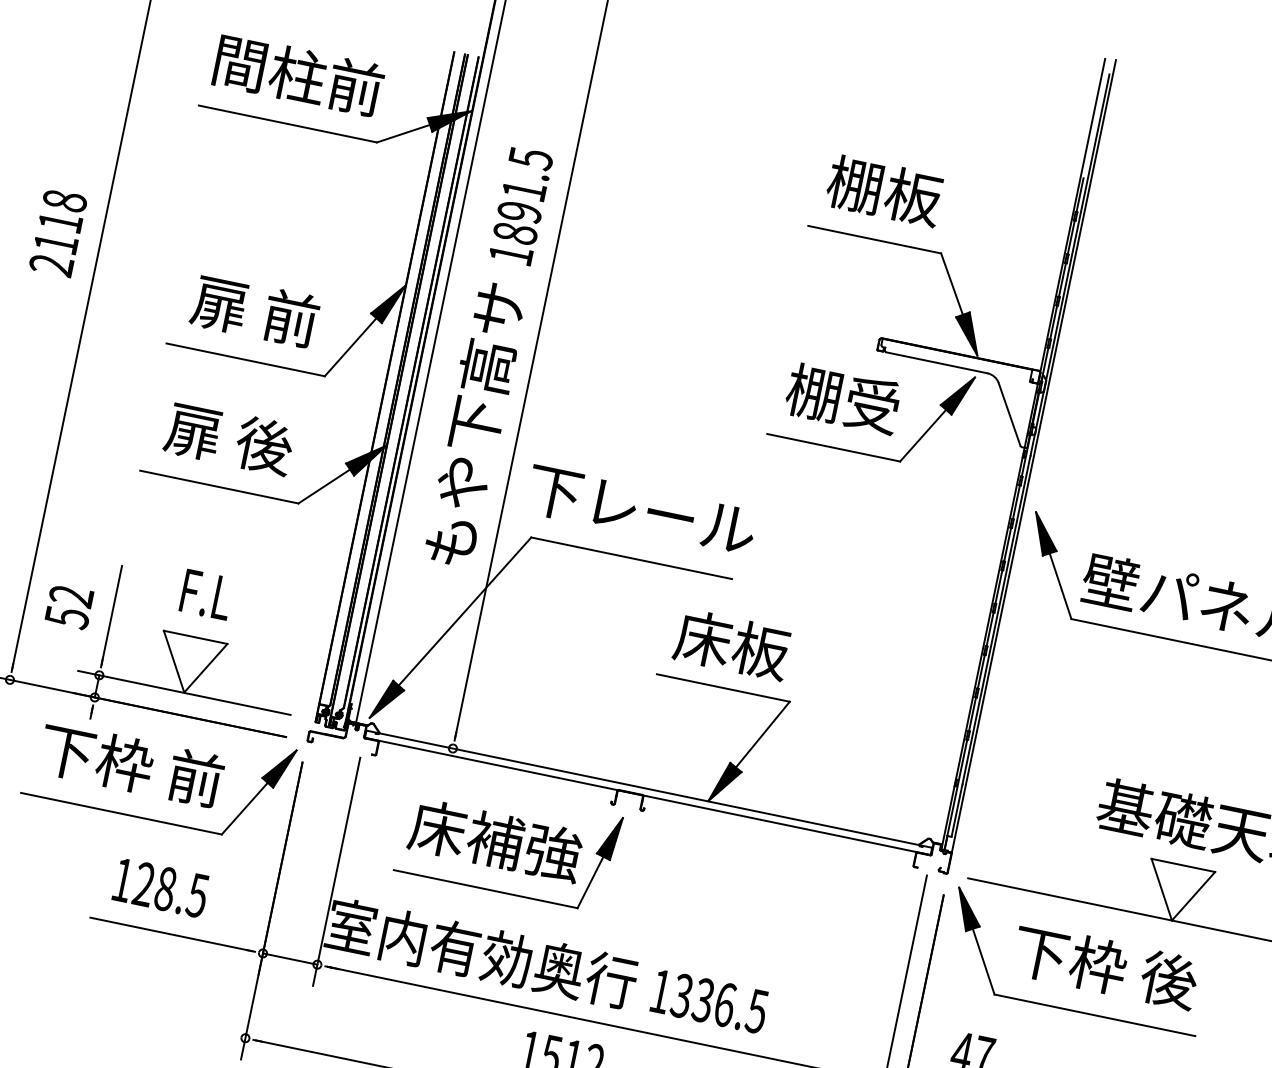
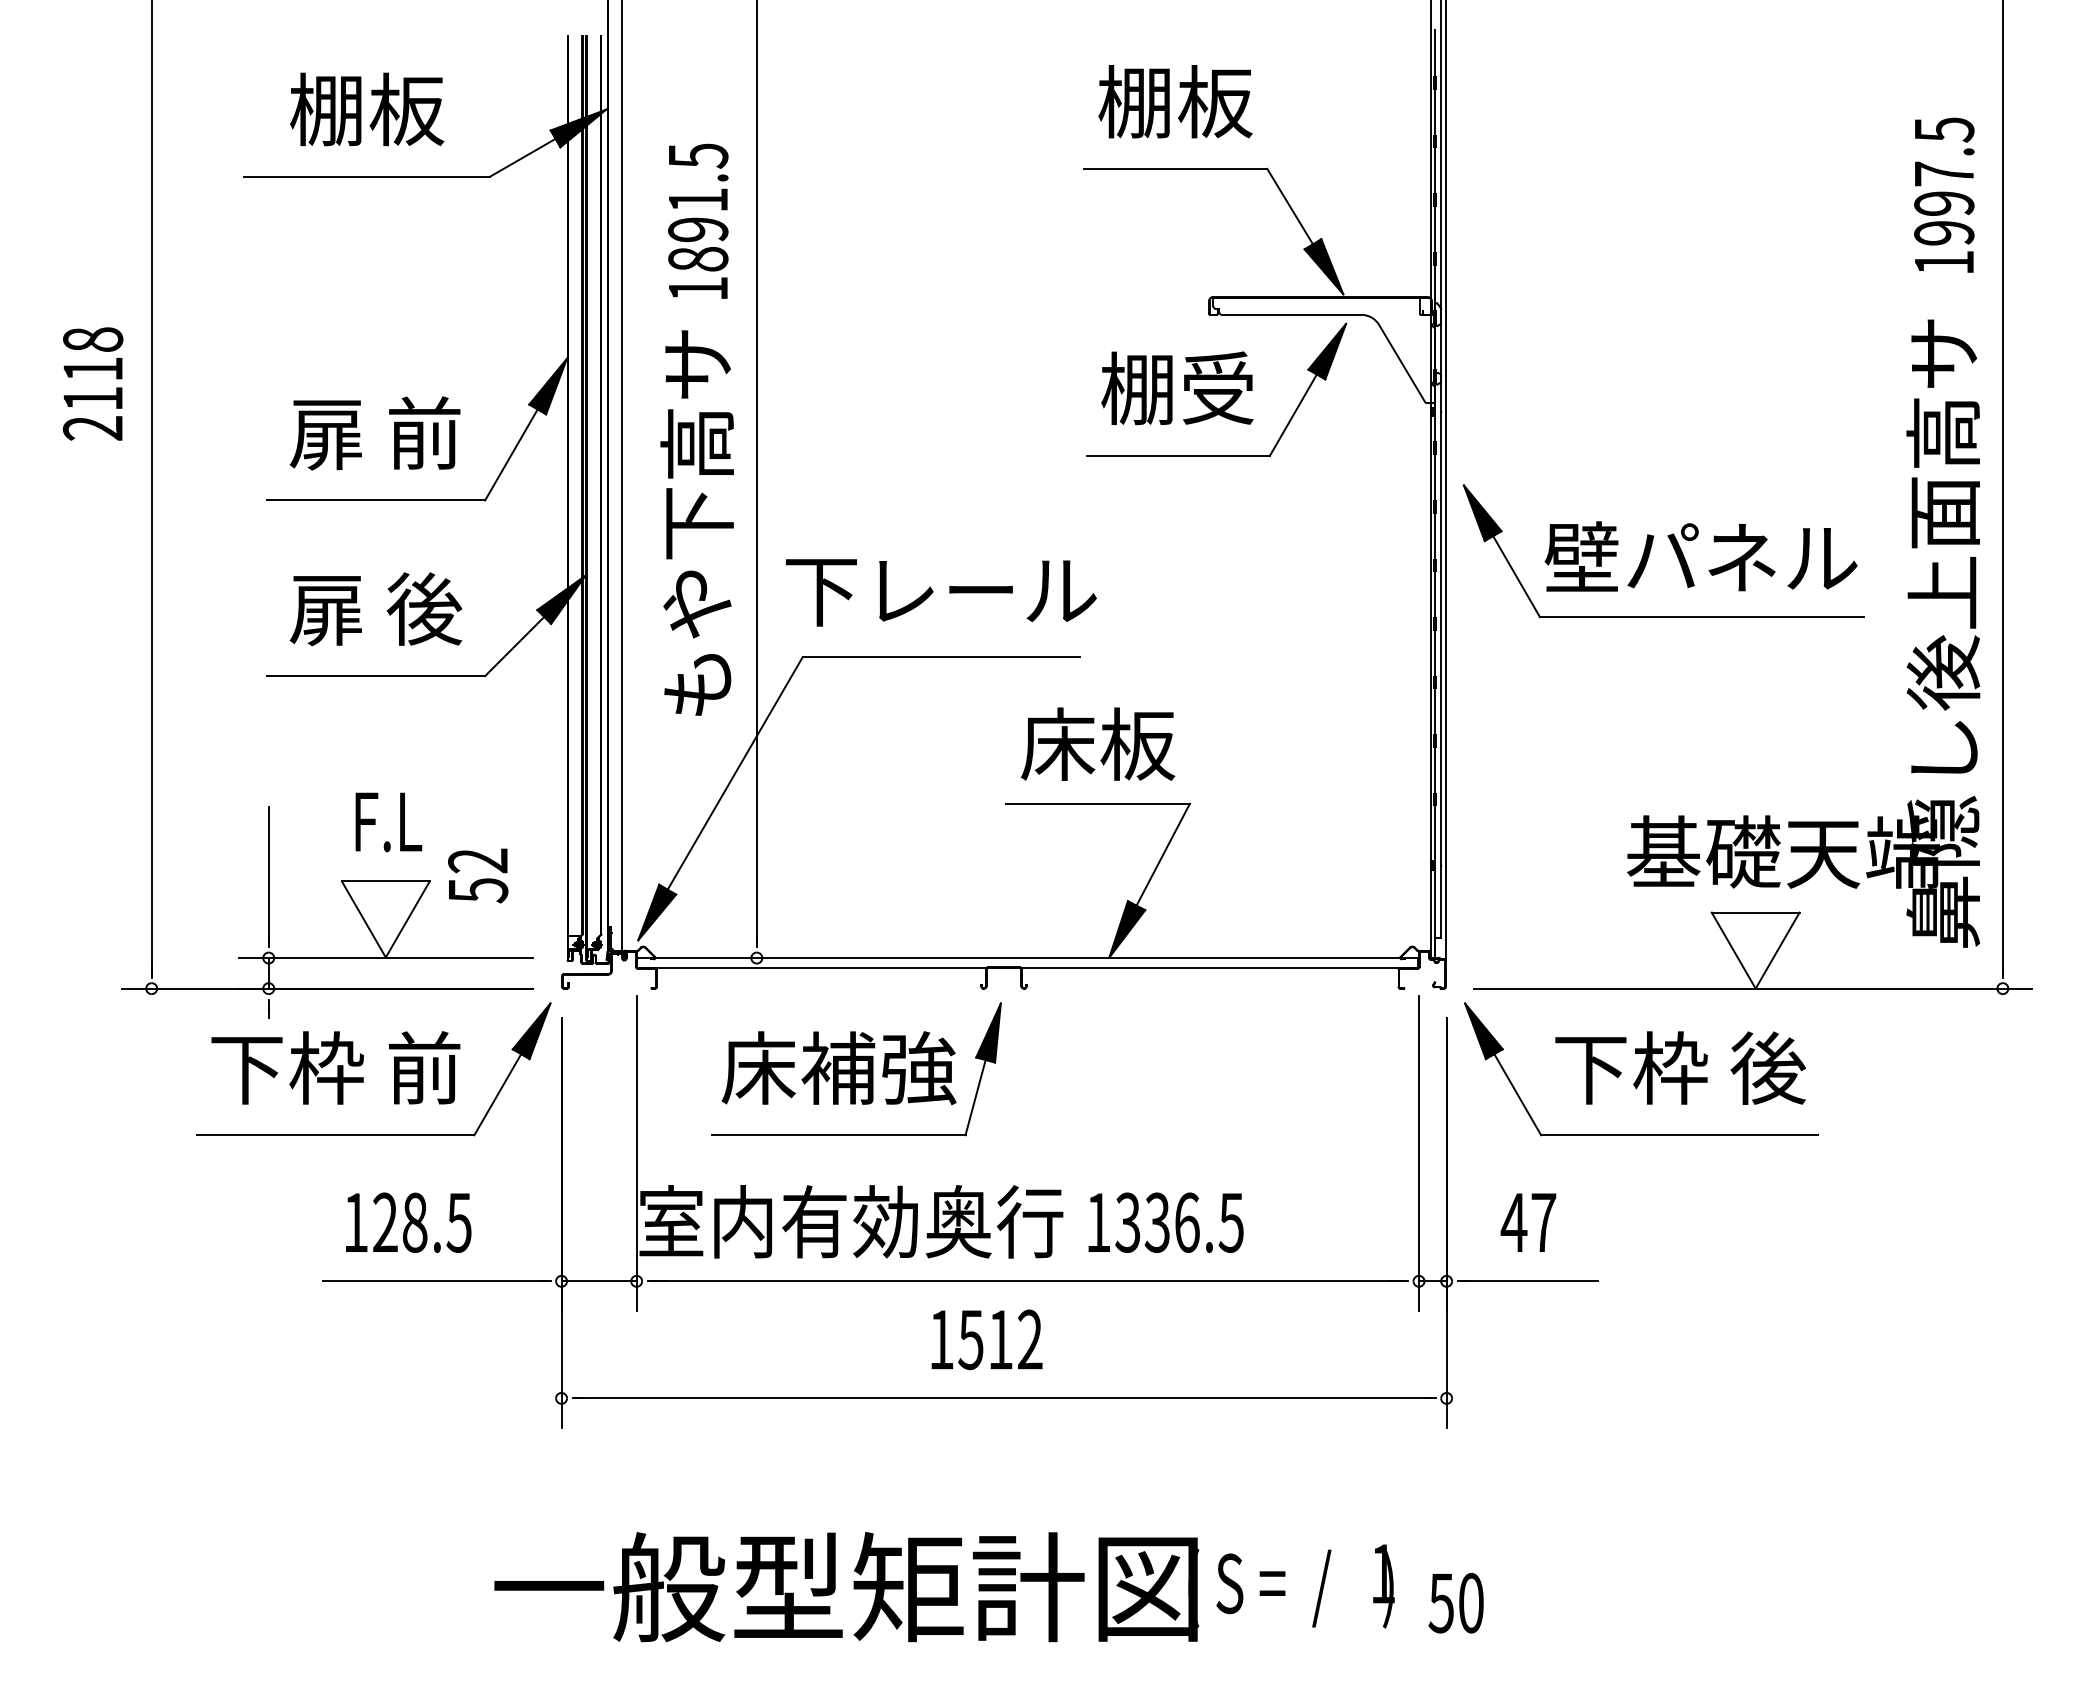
text: (298, 75) -> (368, 109), 間柱前 -> 棚板
text: (69, 606) -> (478, 875), moved

